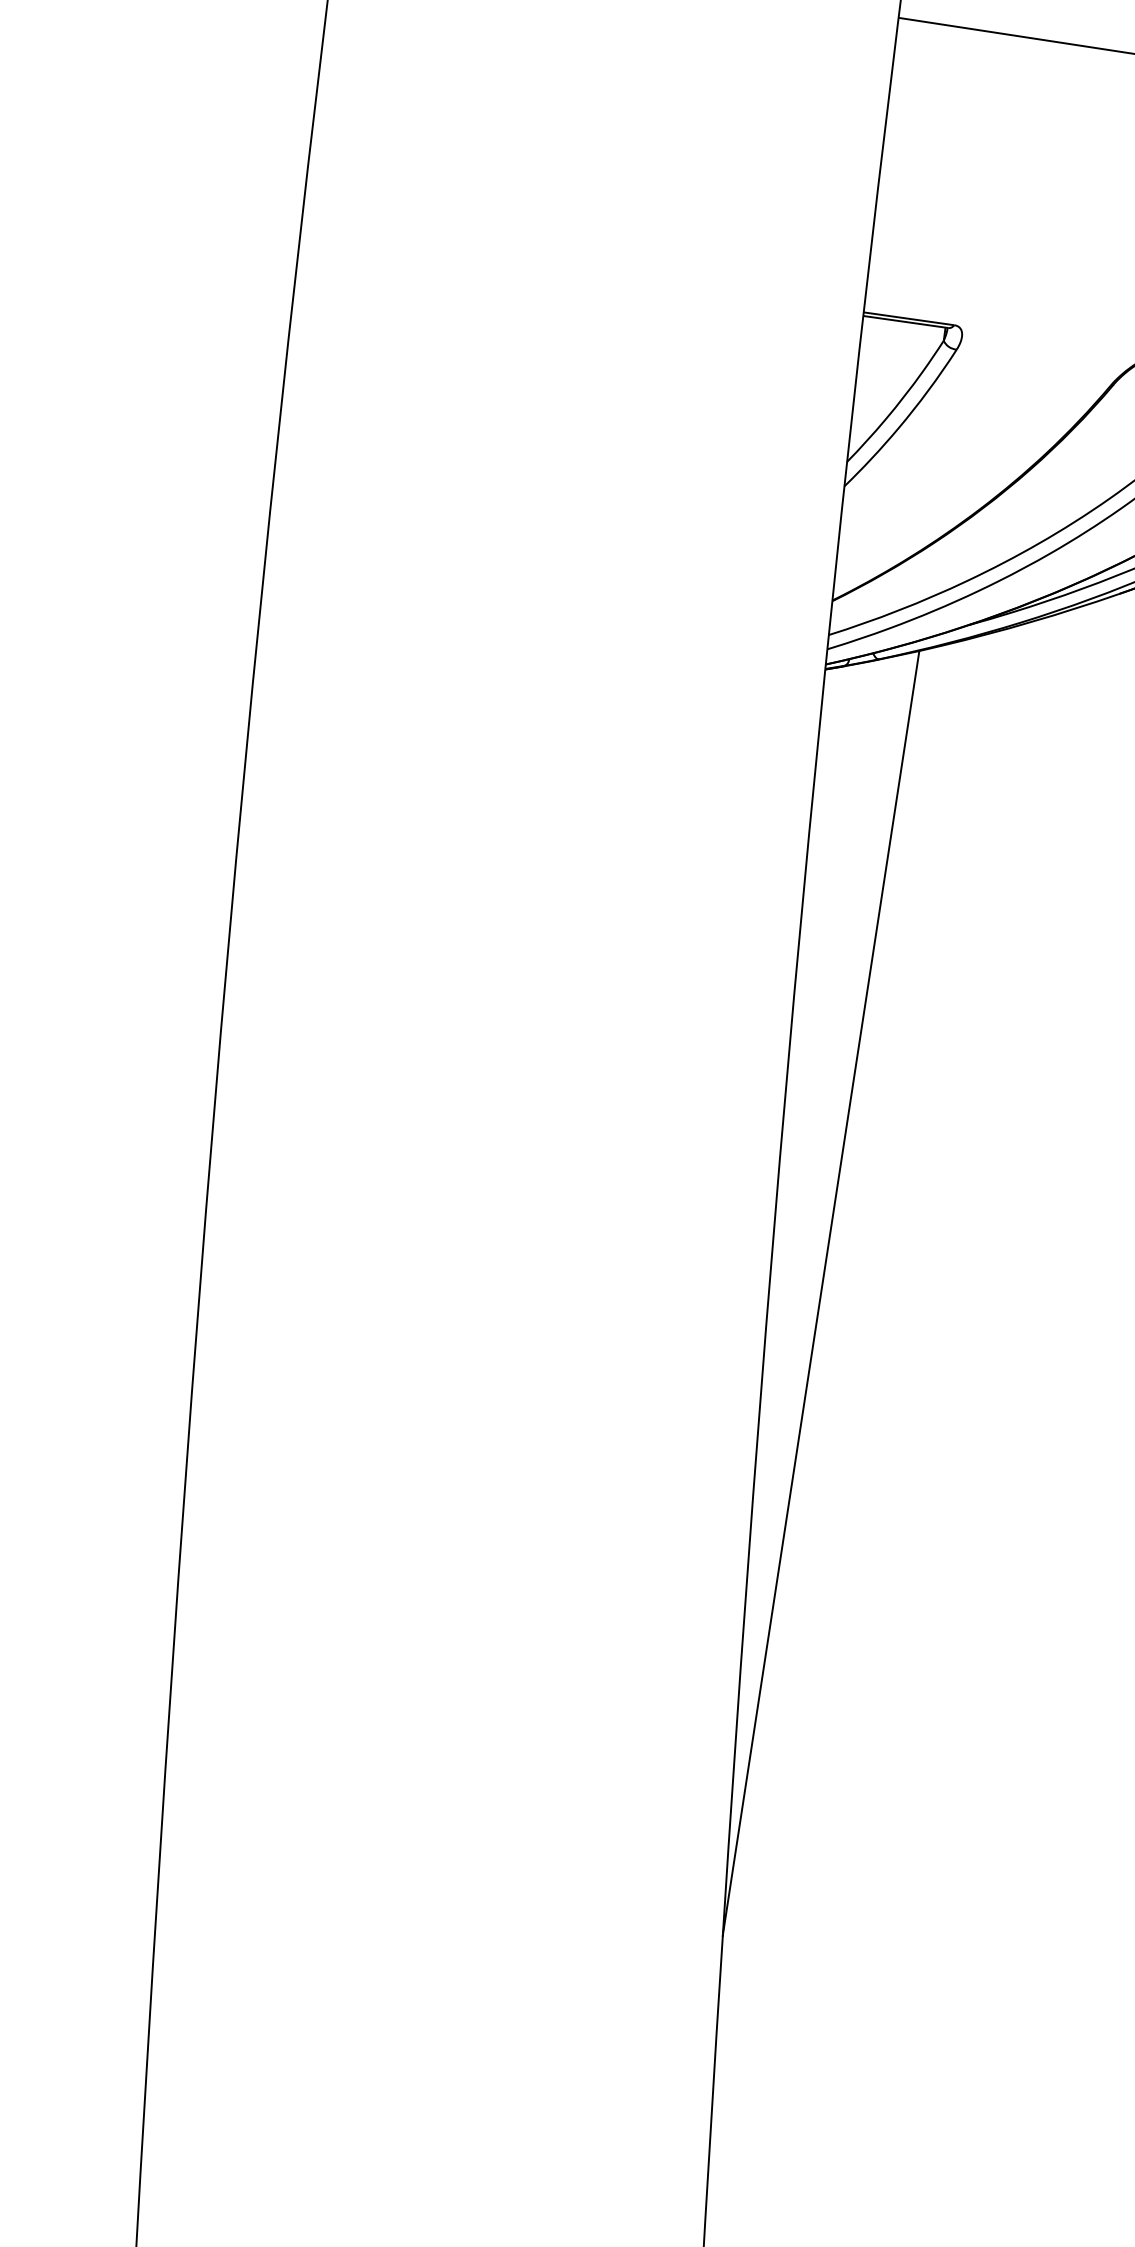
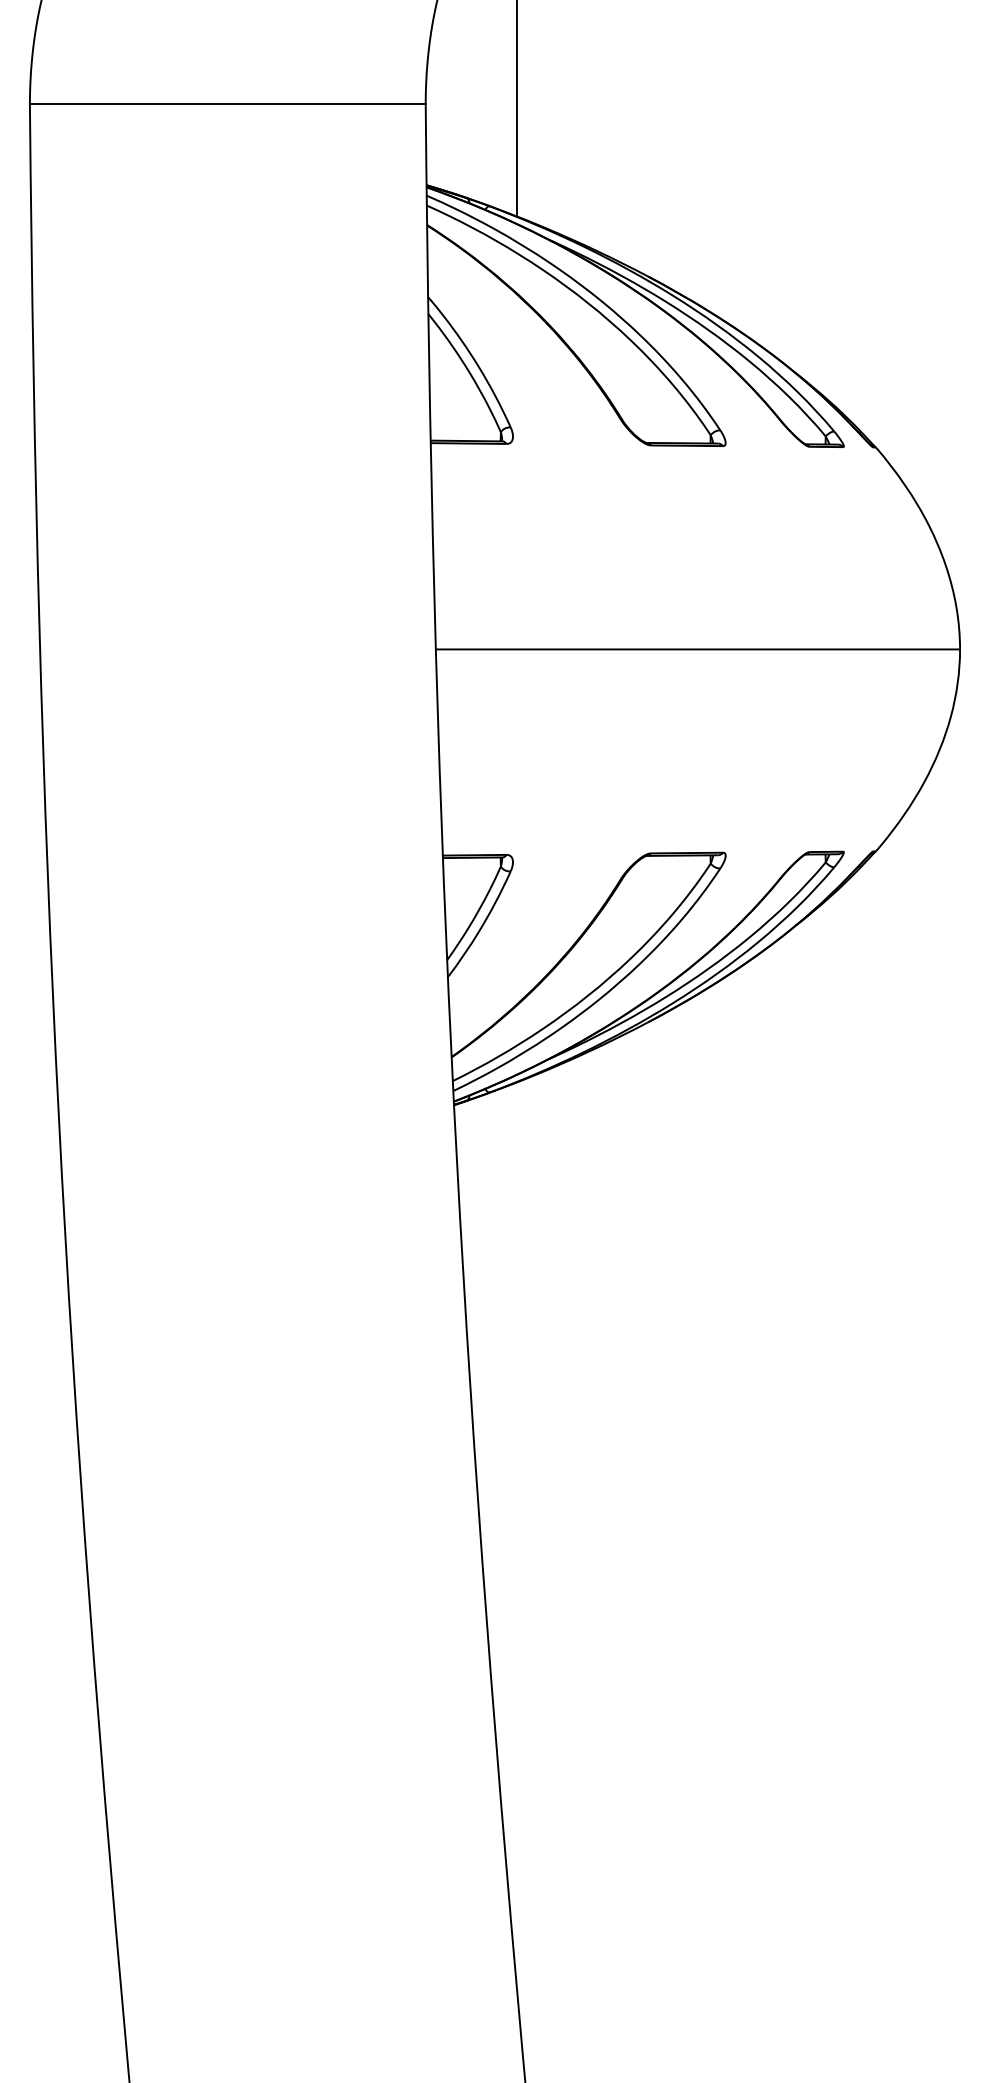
line: (820, 1293) -> (516, 1534), removed

